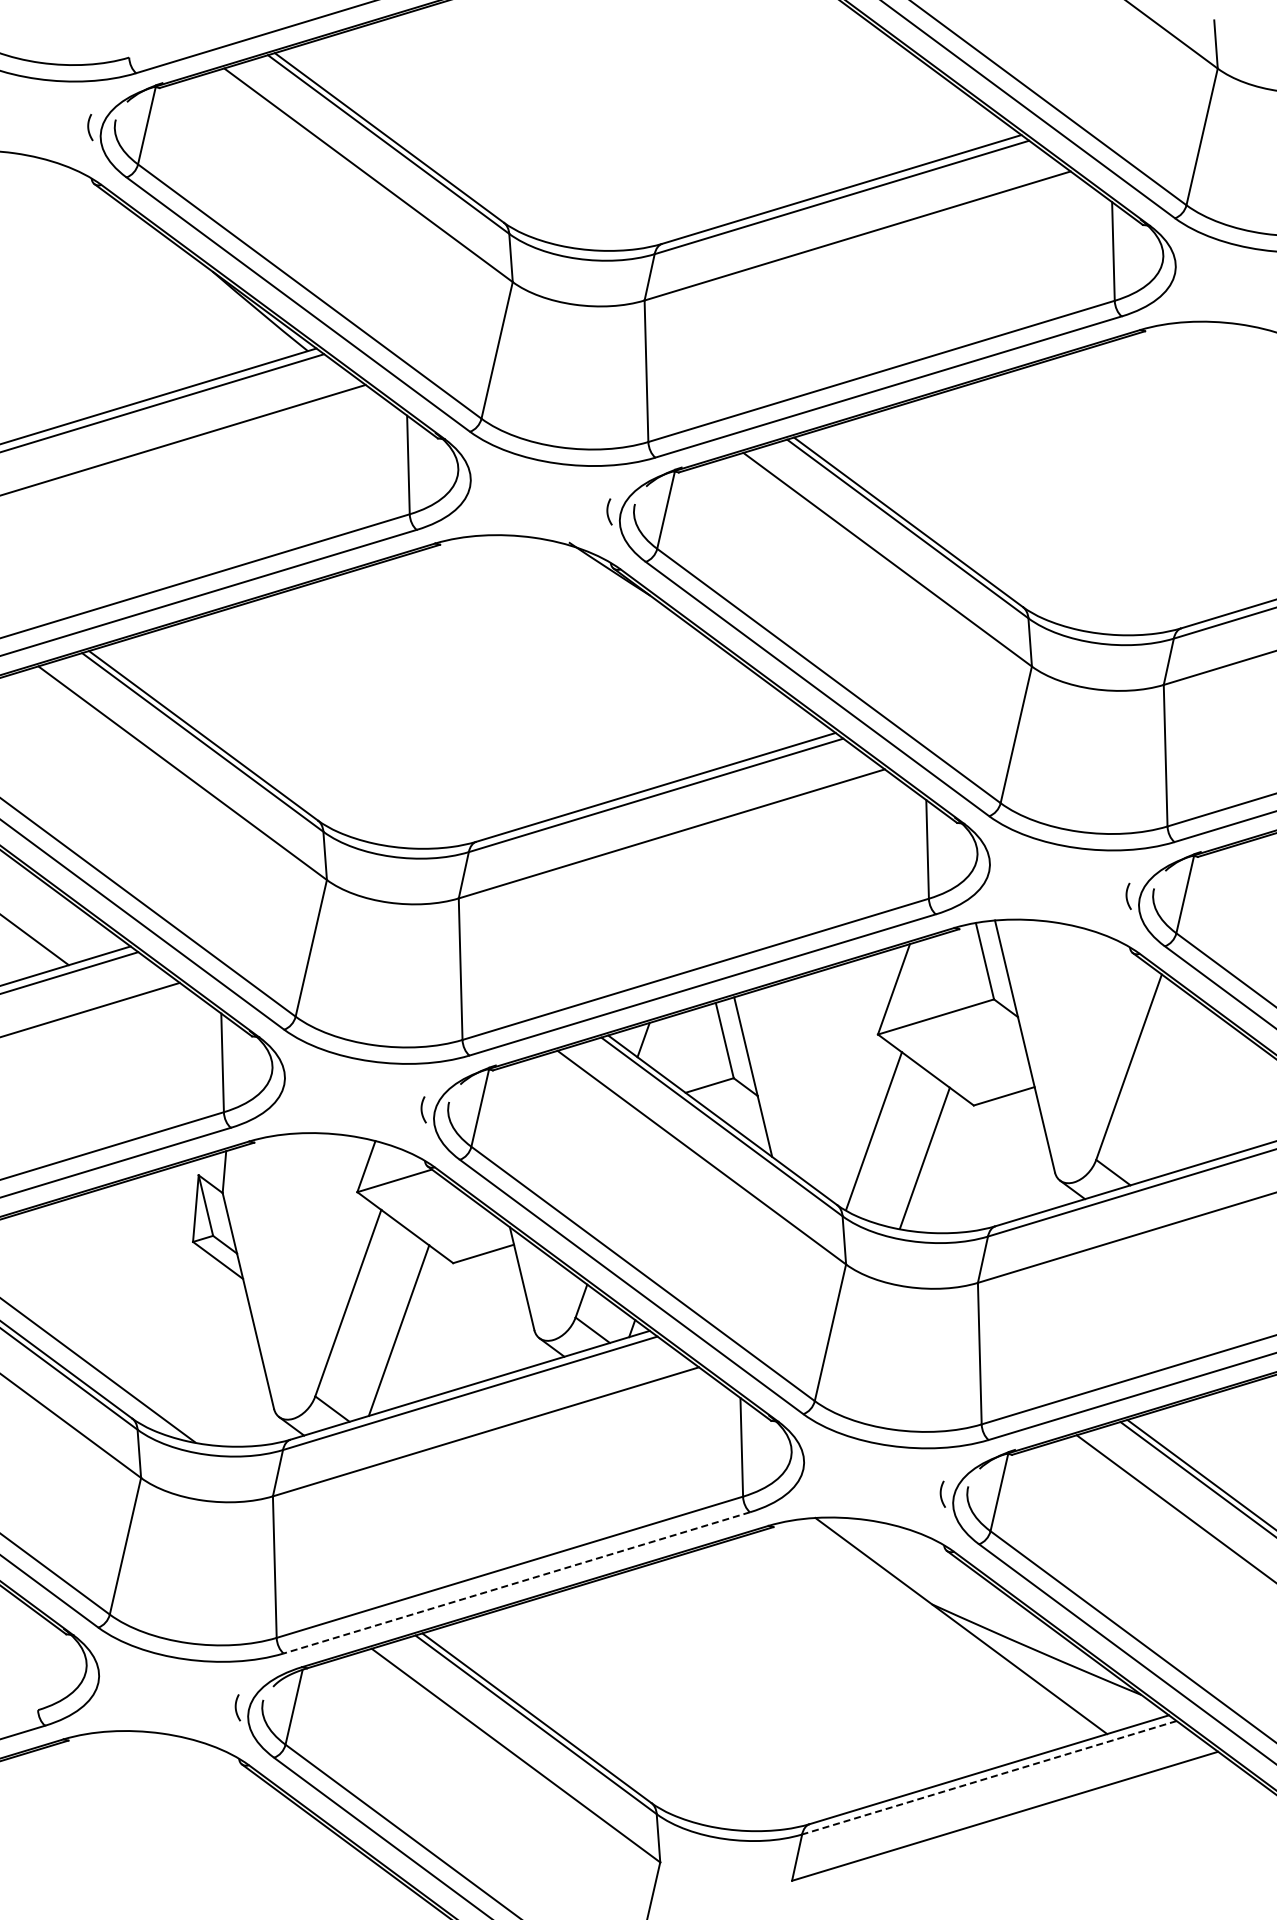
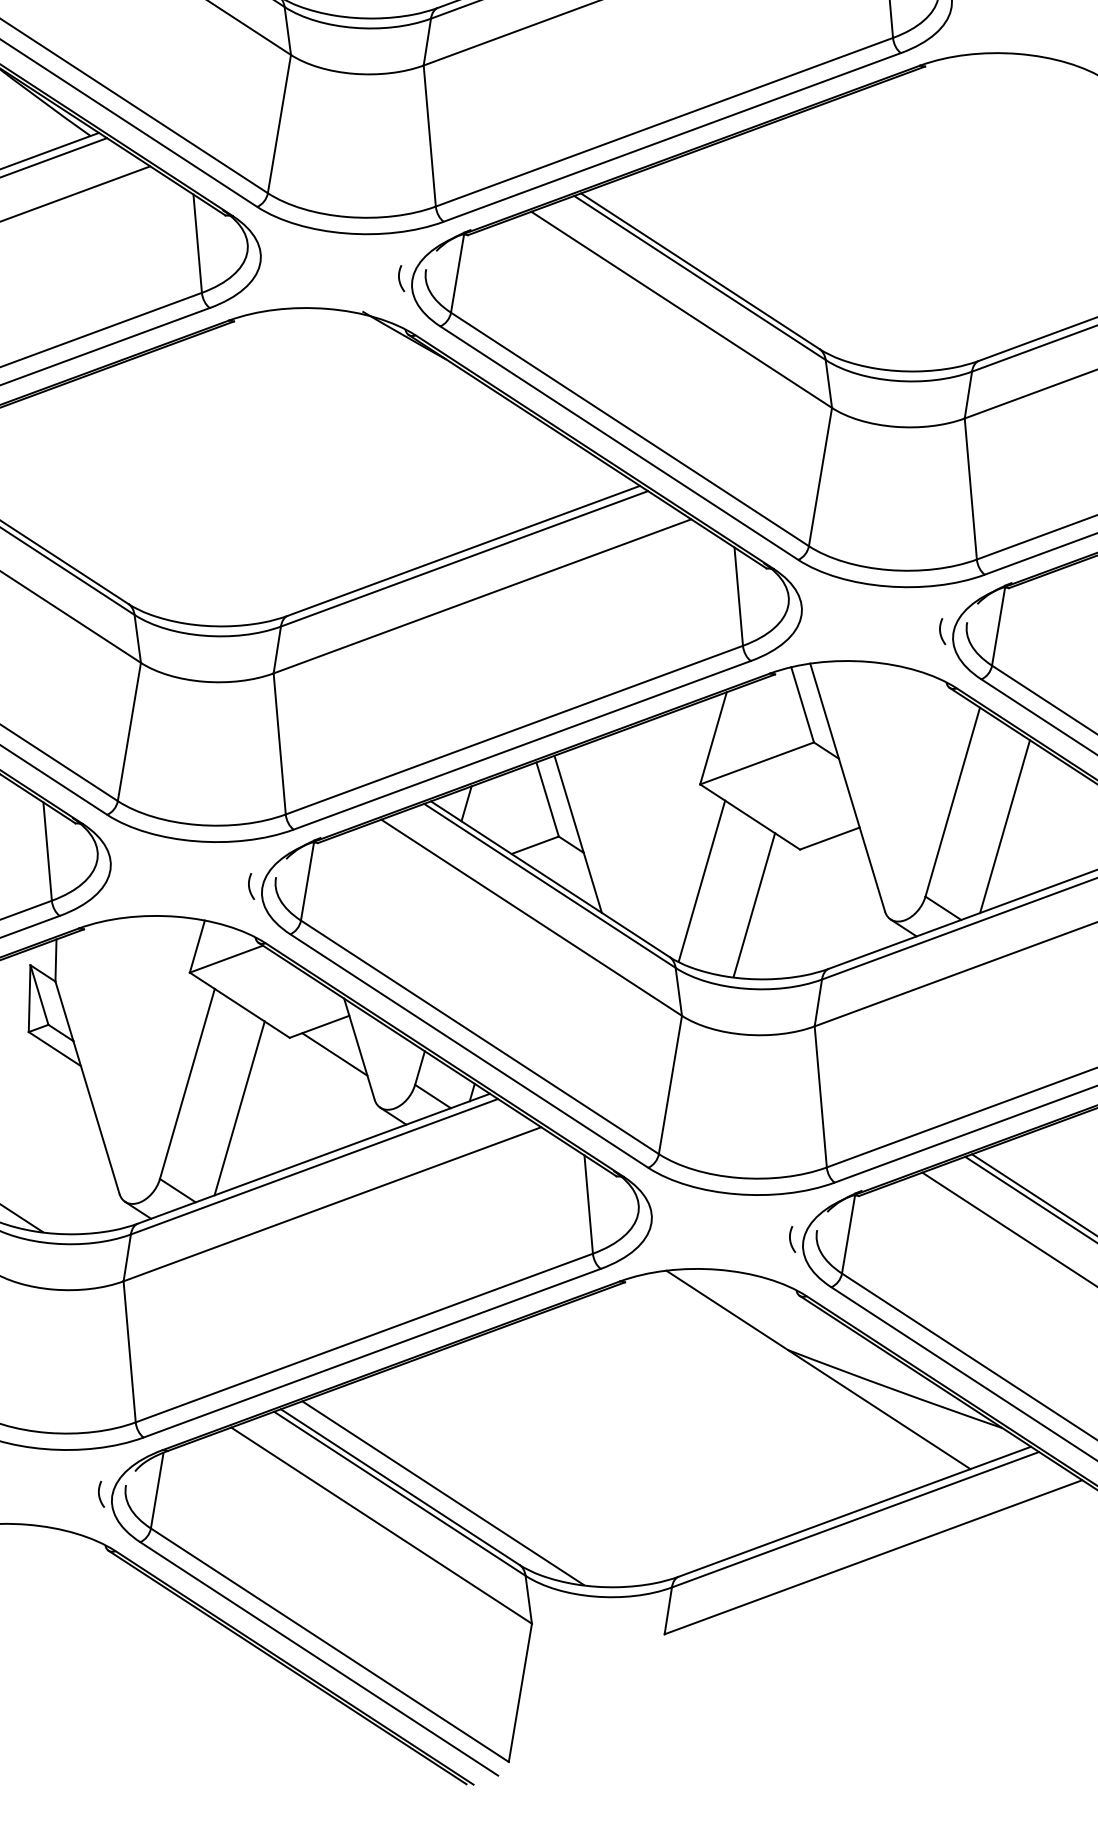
line: (1179, 1094) -> (1004, 826), added
line: (497, 1282) -> (335, 1054), added
line: (516, 1582) -> (371, 1352), dashed -> solid
line: (579, 1726) -> (443, 1492), added
line: (989, 1777) -> (855, 1519), dashed -> solid

